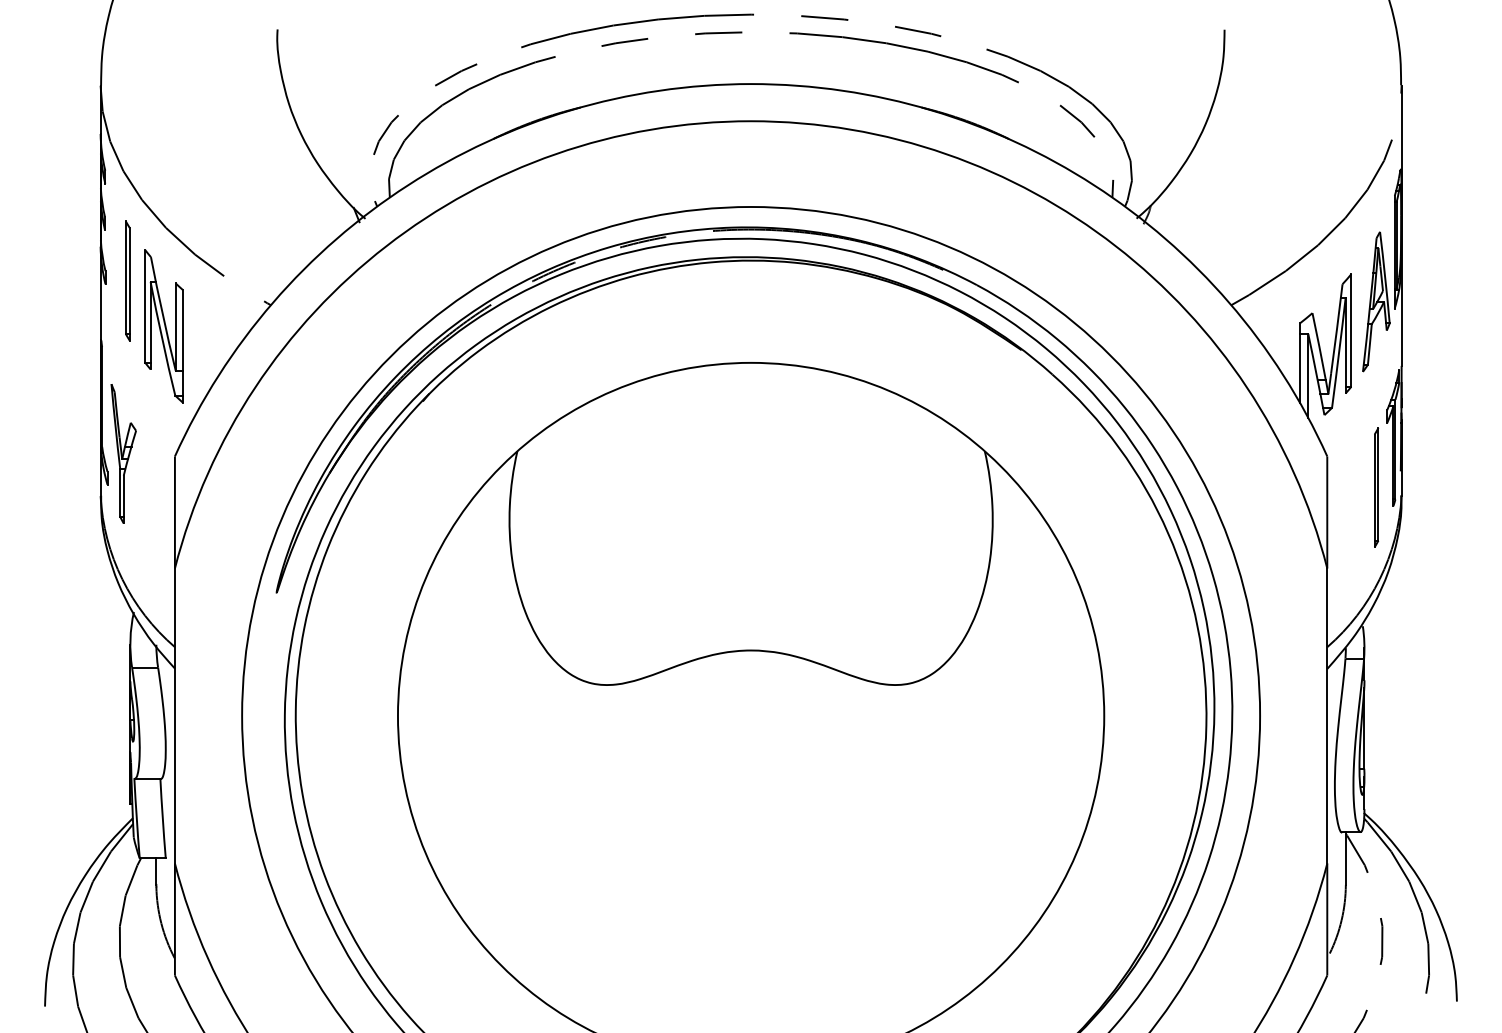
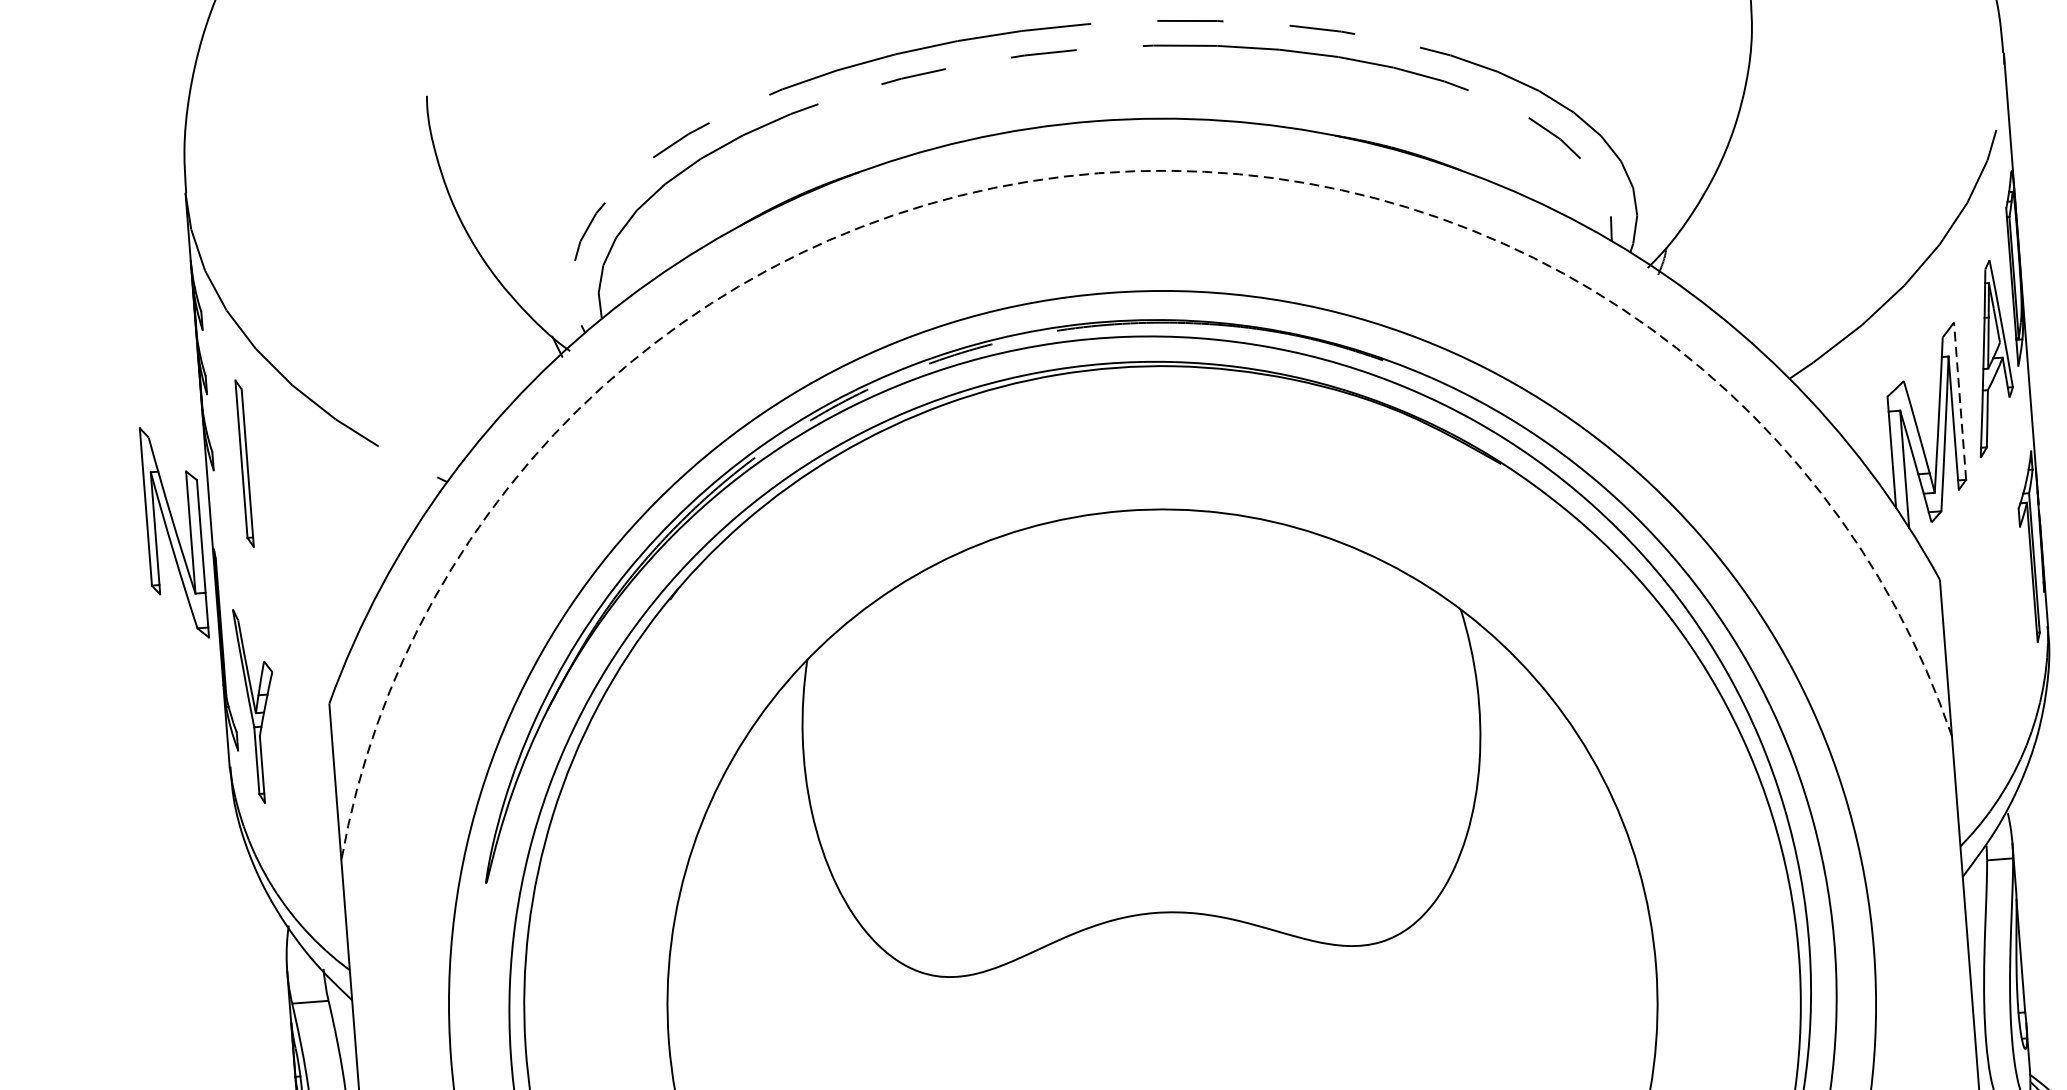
arc: (751, 121) -> (1099, 173), solid -> dashed
part: (163, 326) -> (173, 532), moved
line: (1351, 329) -> (1960, 399), solid -> dashed
line: (1375, 487) -> (2010, 617), removed

